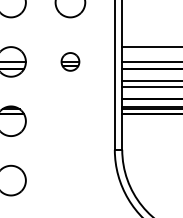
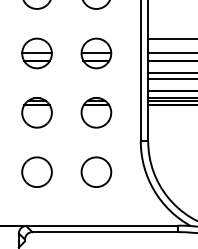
part: (70, 61) -> (96, 53), size x1.67
part: (70, 120) -> (96, 112), added
part: (70, 179) -> (96, 171), added

